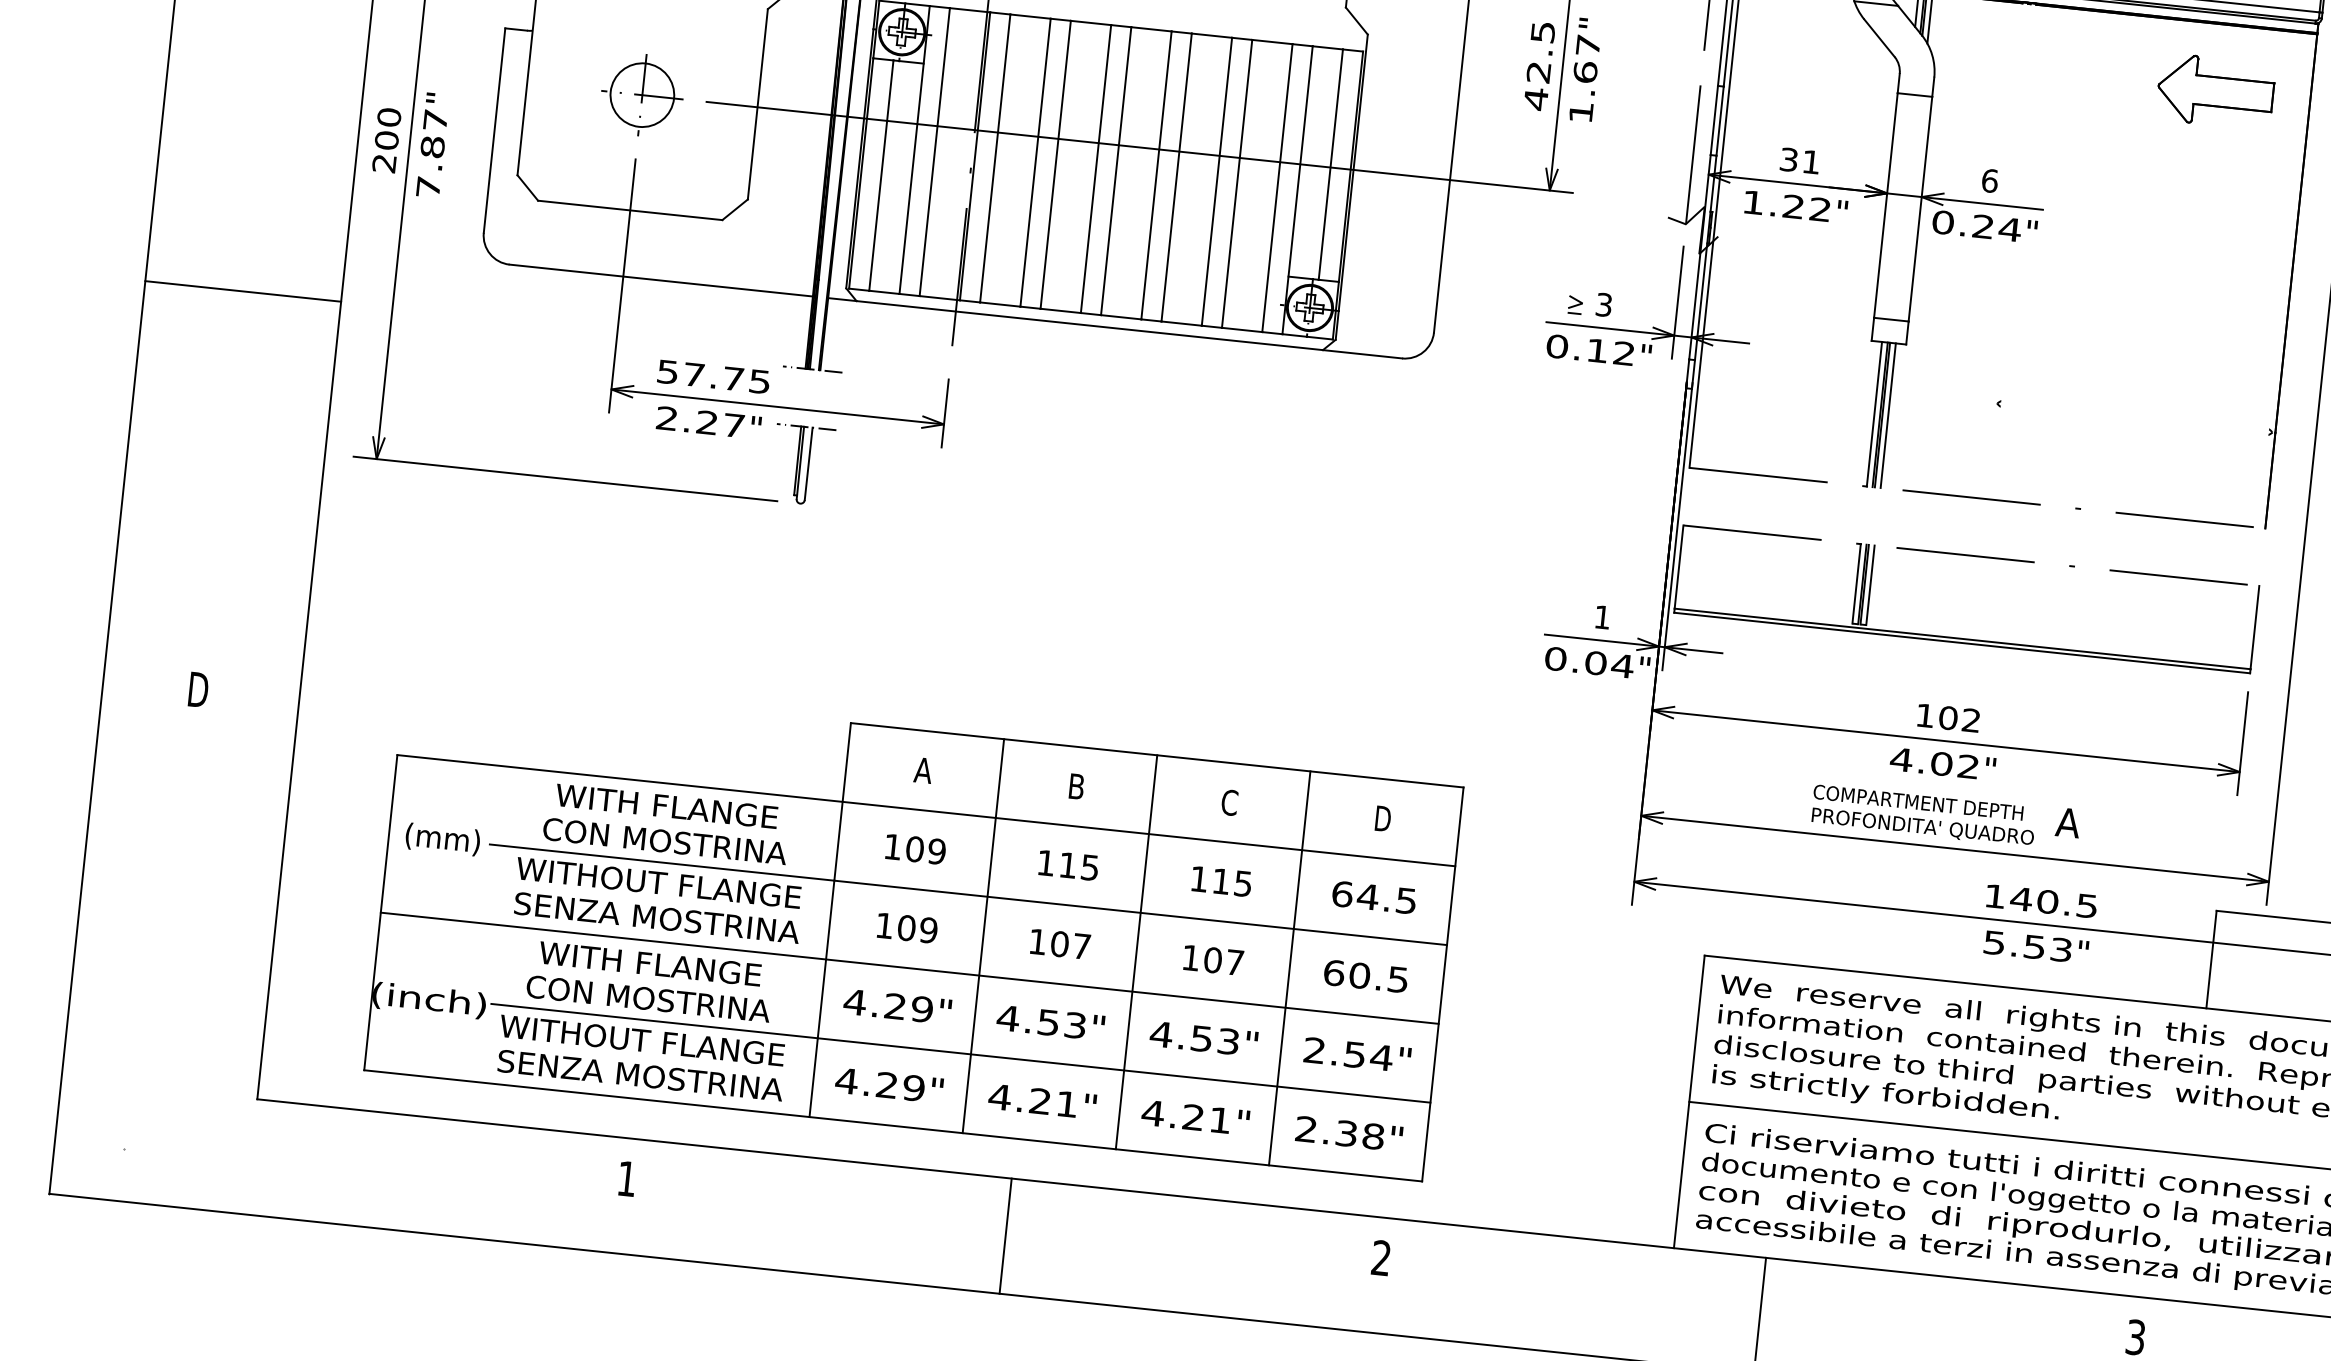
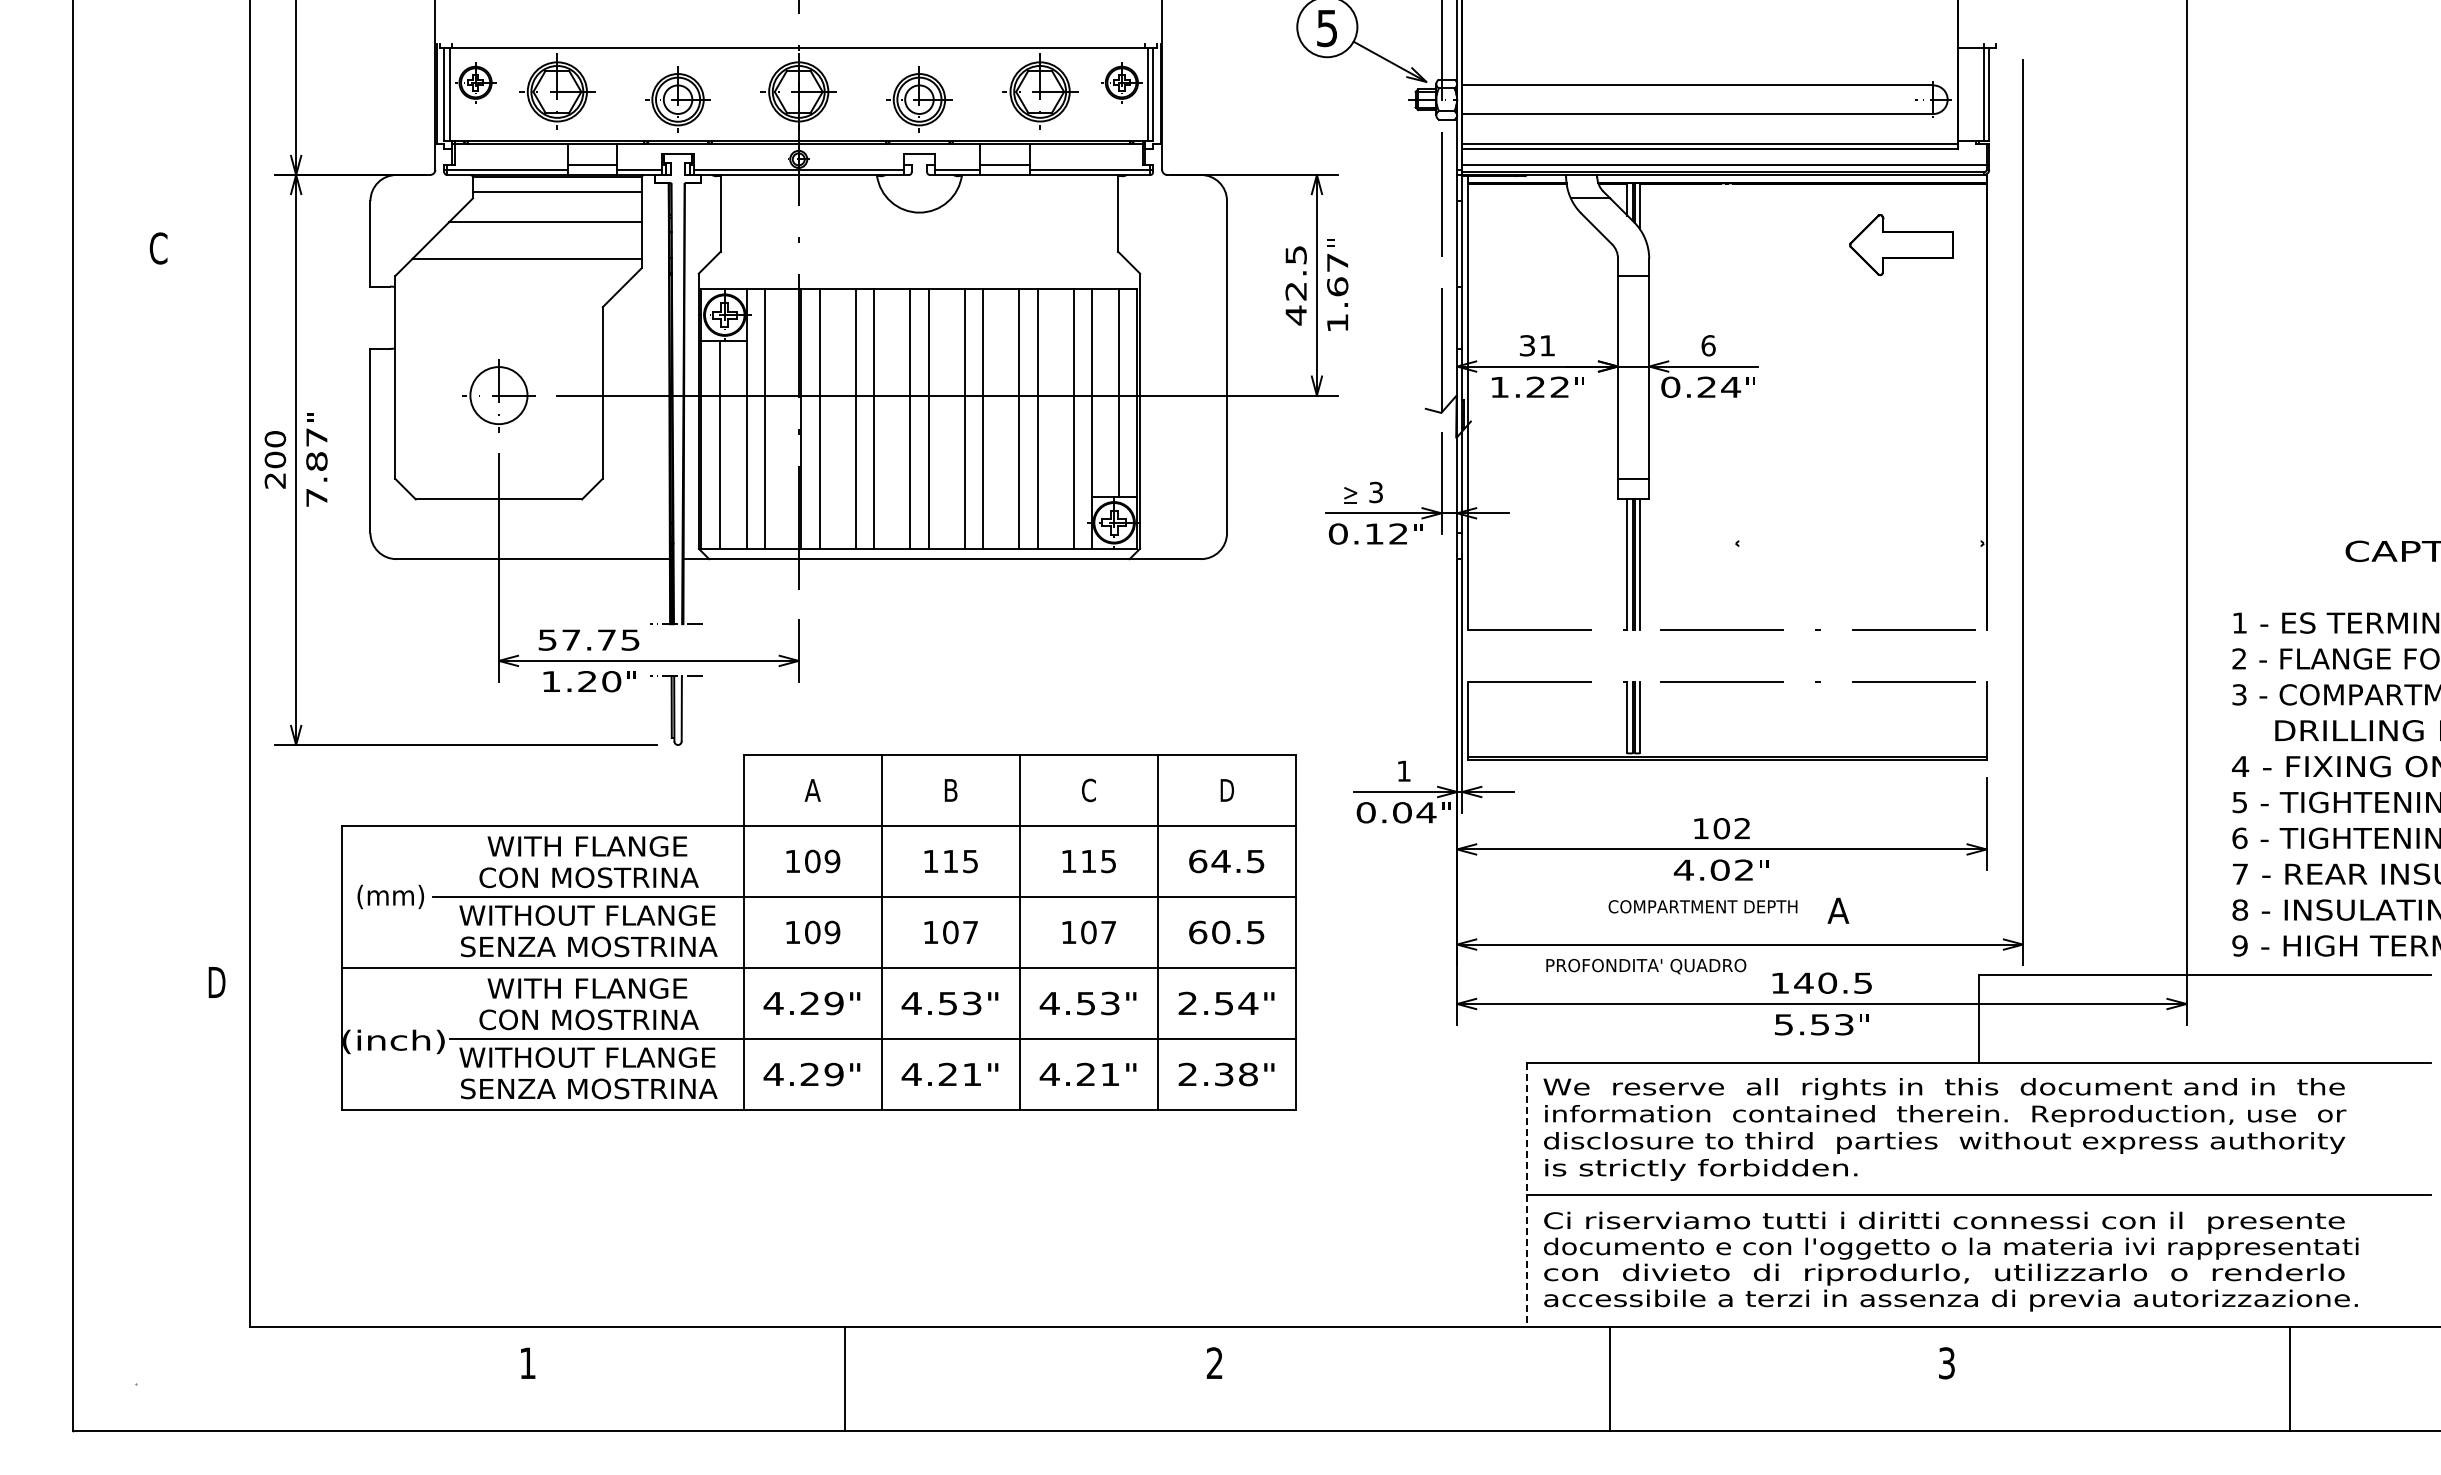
line: (243, 291) -> (161, 608), removed
text: (700, 421) -> (581, 681), 2.27 -> 1.20
text: (198, 689) -> (216, 982), moved
text: (1923, 827) -> (1646, 966), moved
part: (913, 928) -> (818, 932), moved
line: (1688, 1102) -> (1526, 1195), solid -> dashed
text: (627, 1178) -> (528, 1362), moved
line: (1005, 1235) -> (844, 1378), moved
text: (1381, 1257) -> (1214, 1362), moved

